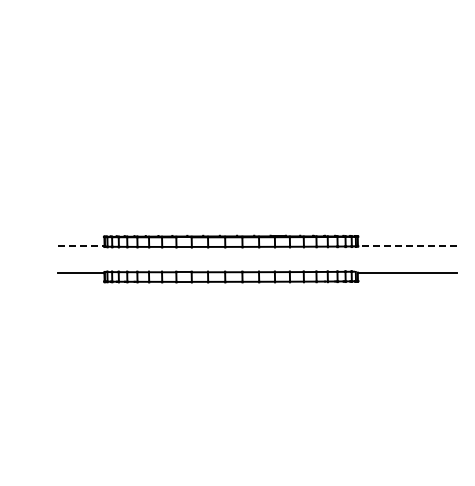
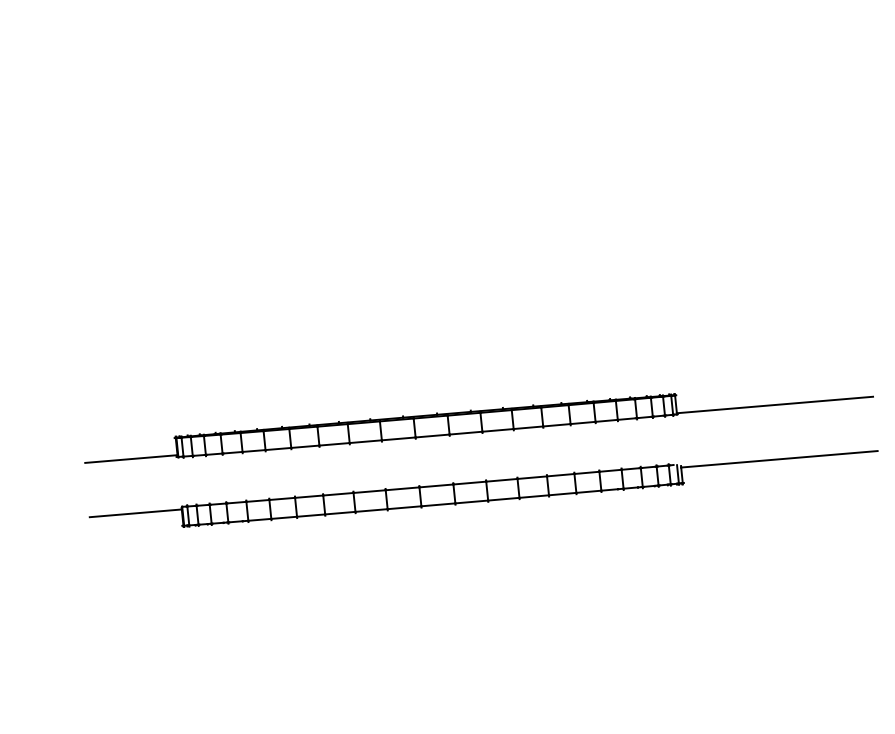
line: (81, 245) -> (131, 458), dashed -> solid
line: (407, 245) -> (774, 404), dashed -> solid

